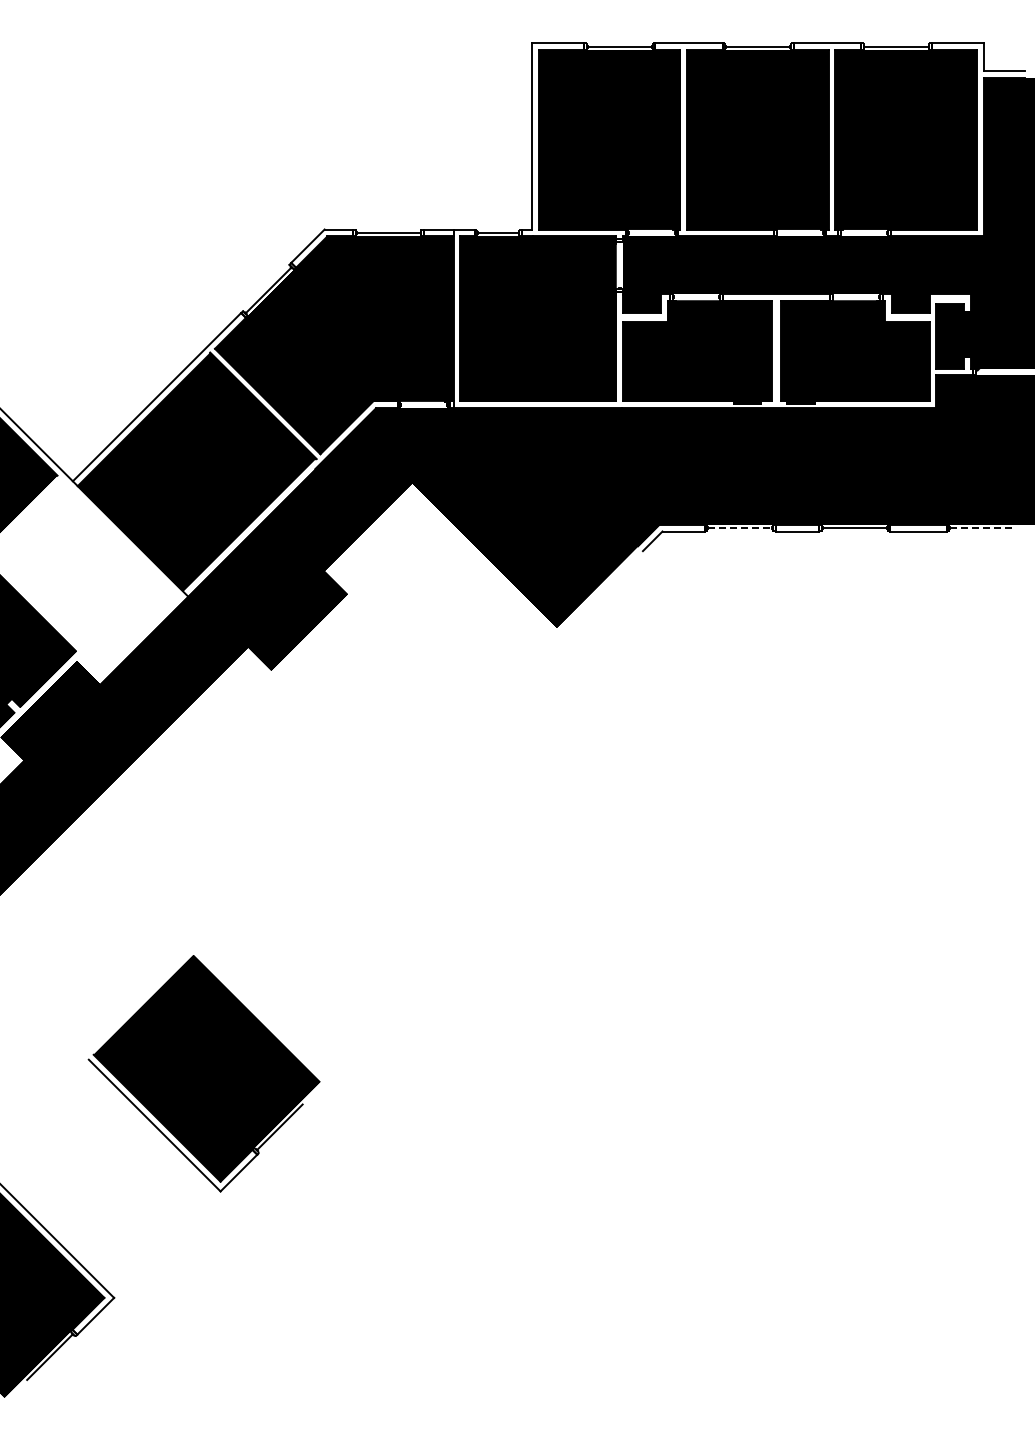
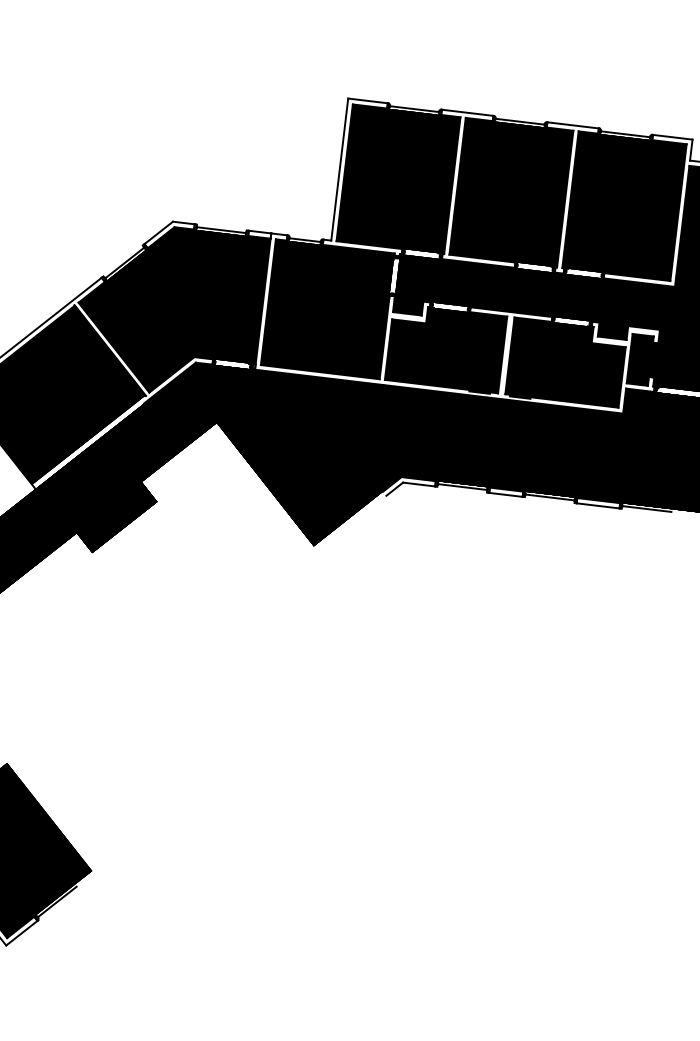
line: (740, 528) -> (462, 487), dashed -> solid
line: (982, 528) -> (647, 509), dashed -> solid

